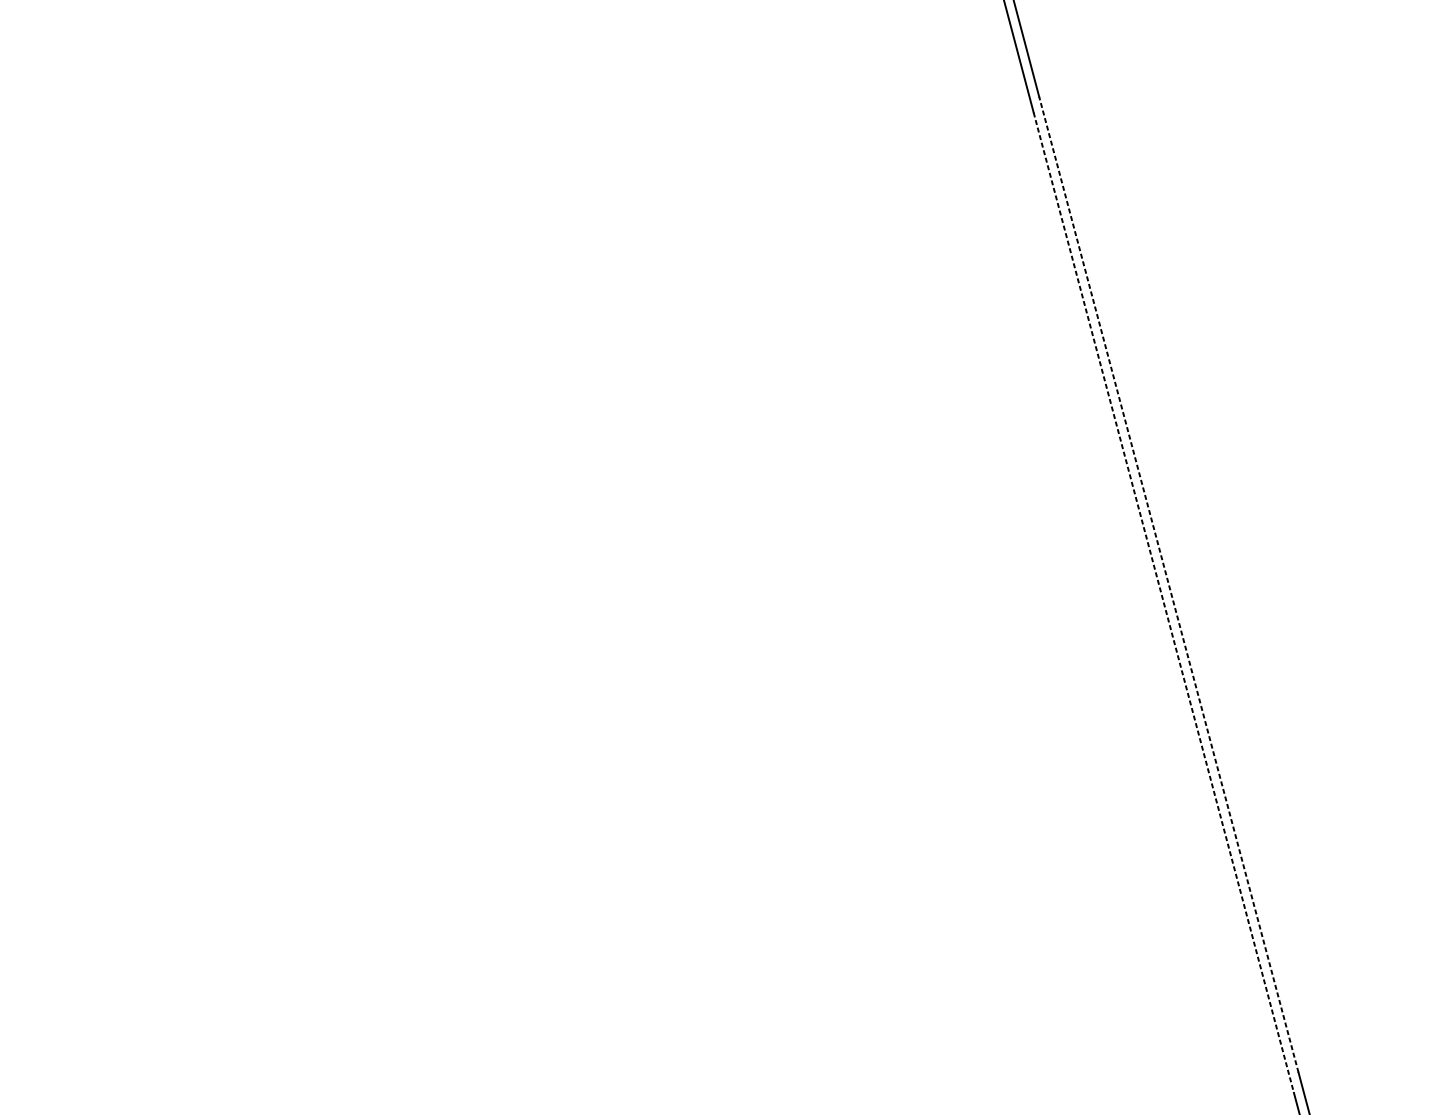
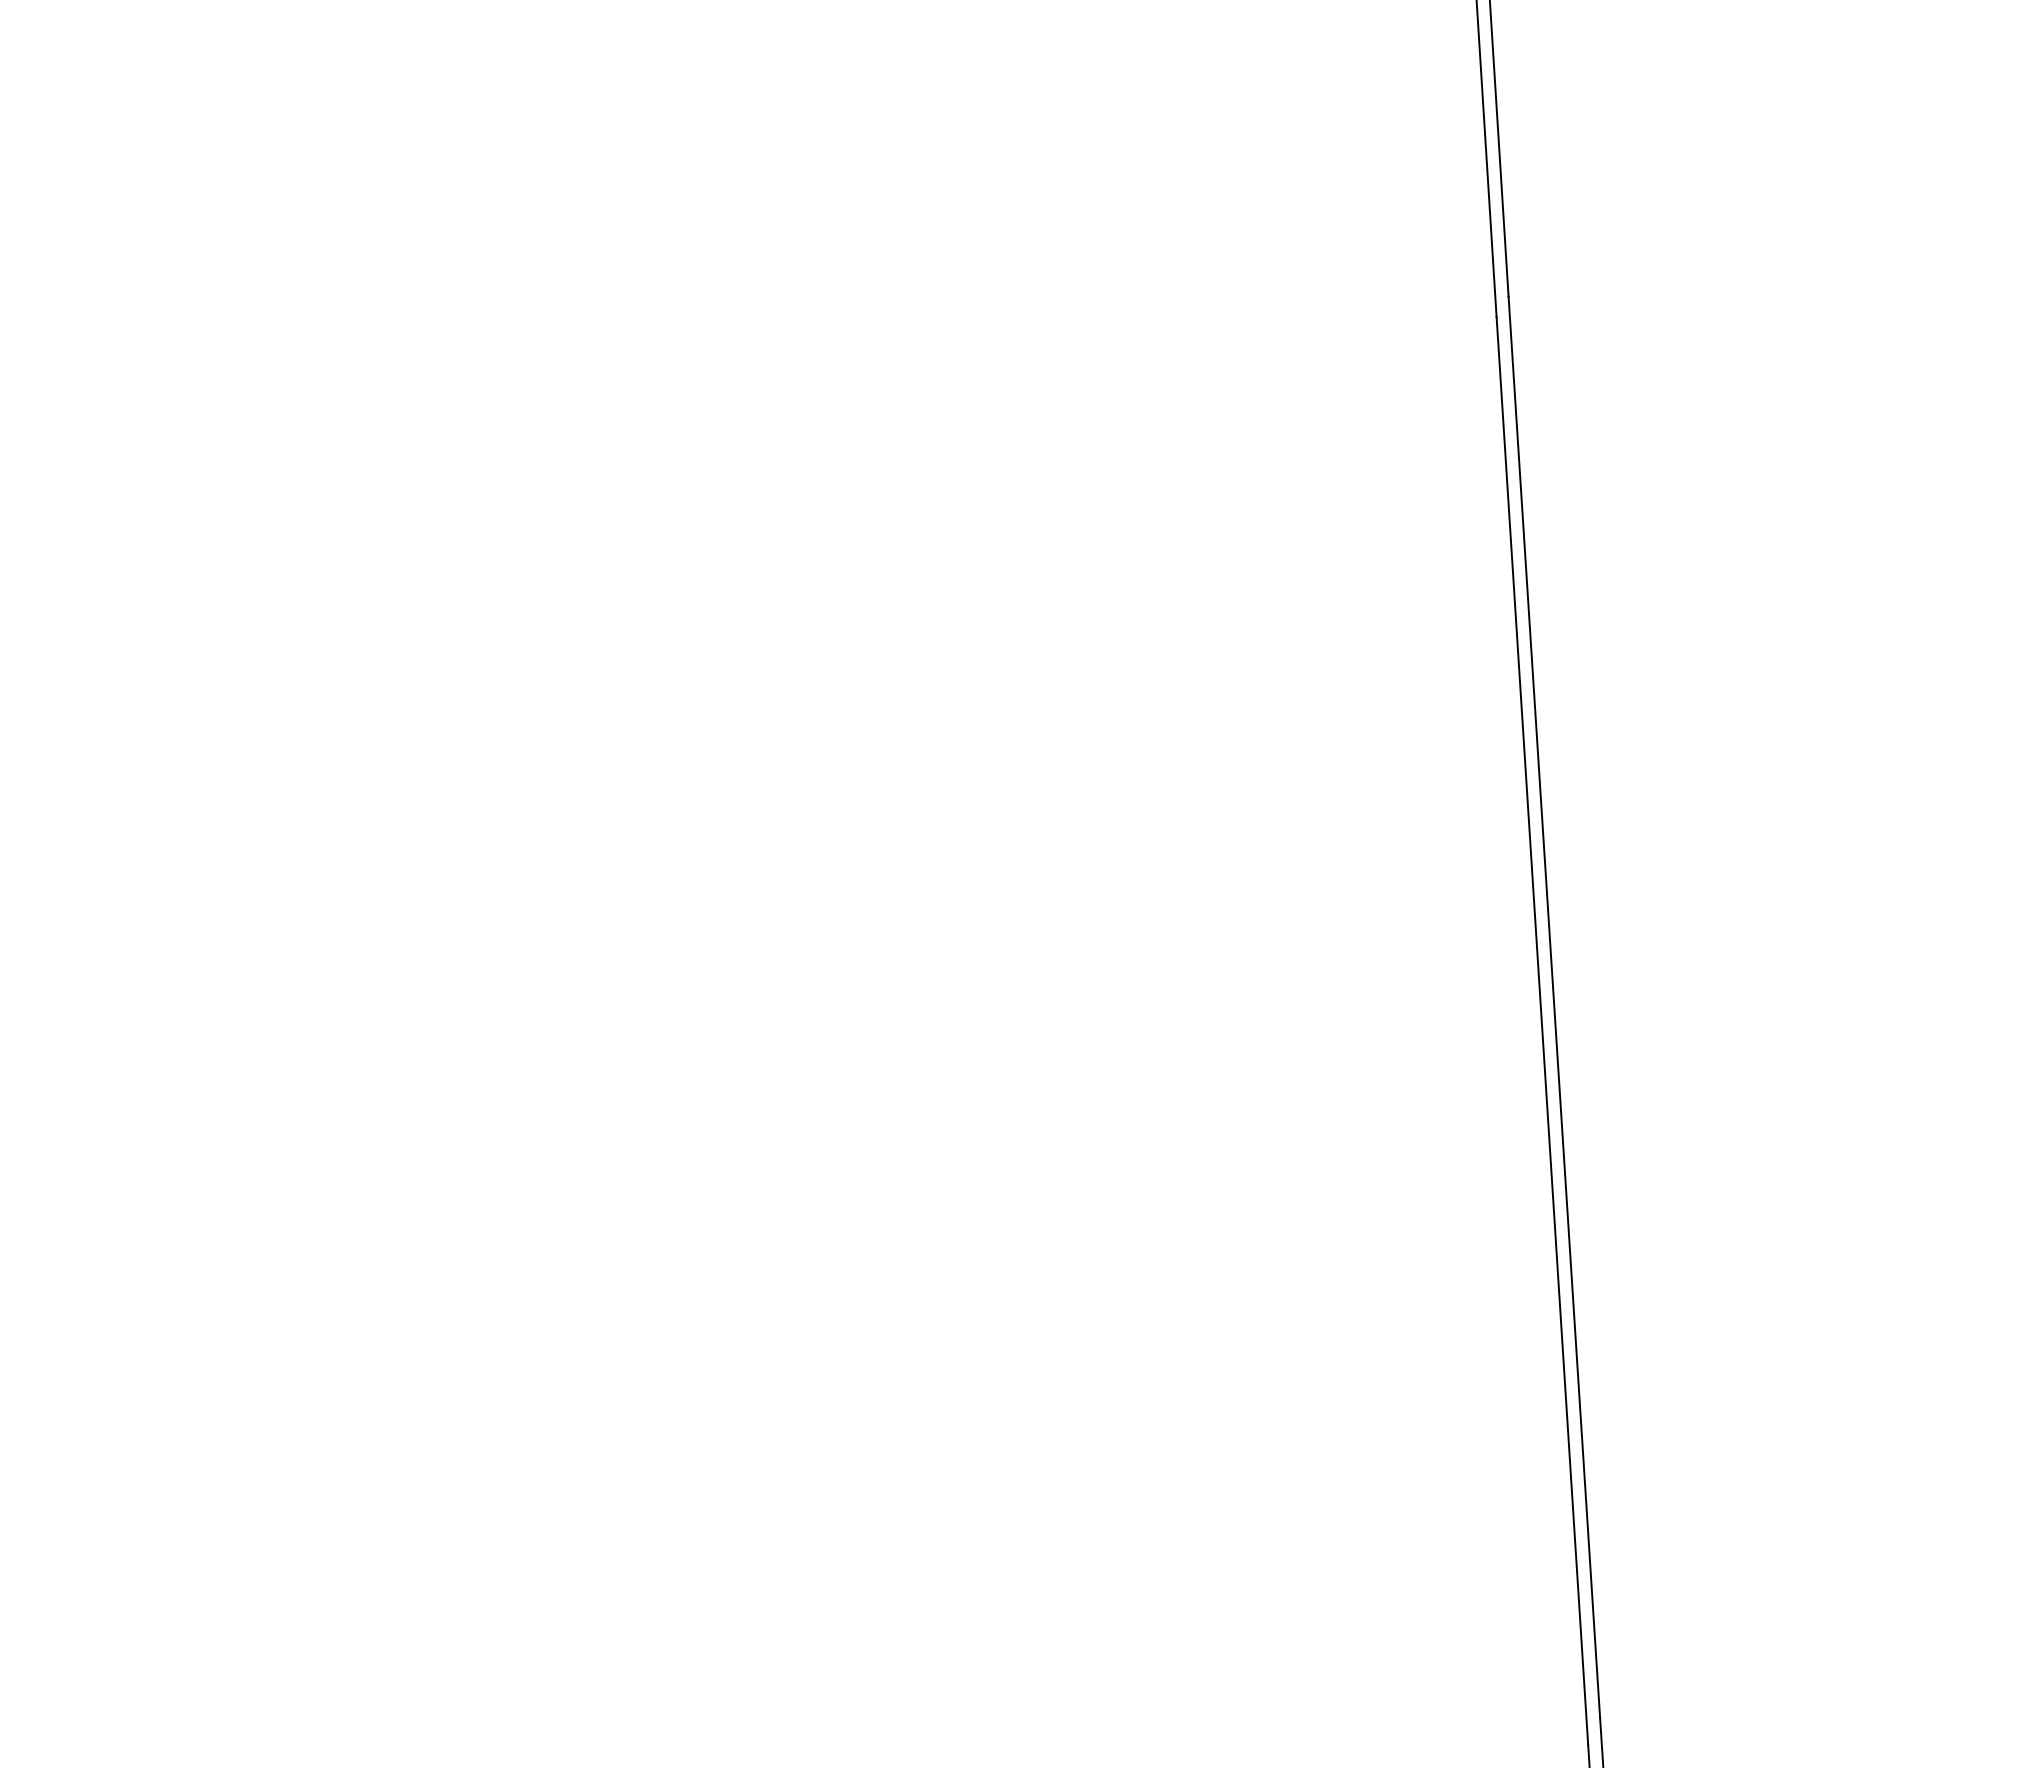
line: (1168, 584) -> (1554, 1006), dashed -> solid
line: (1163, 603) -> (1542, 1031), dashed -> solid

